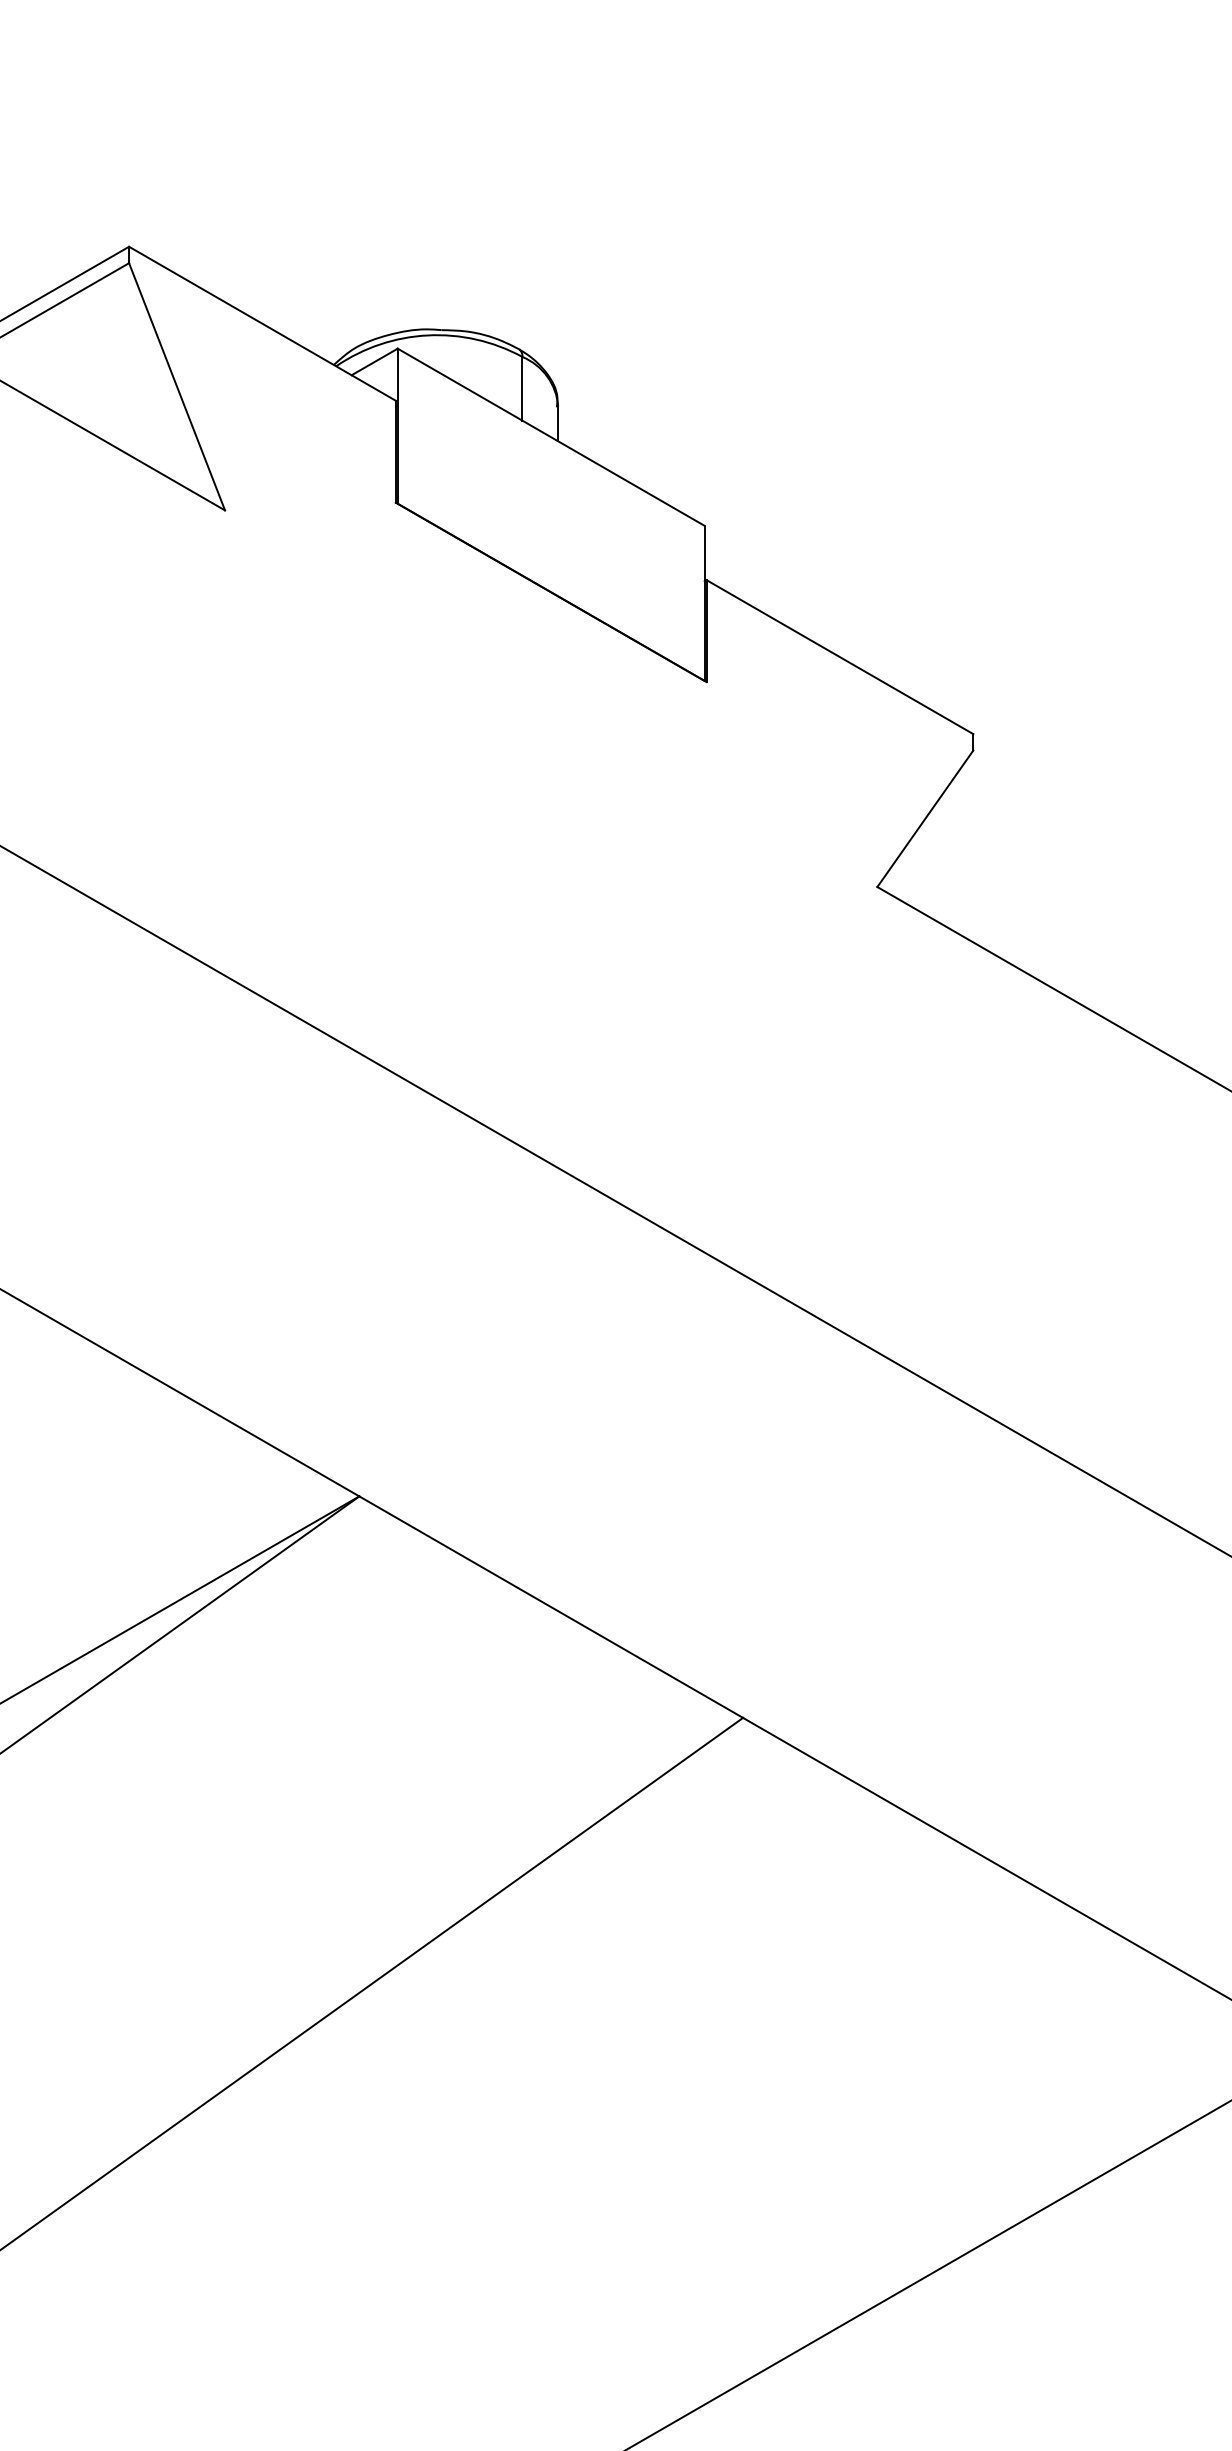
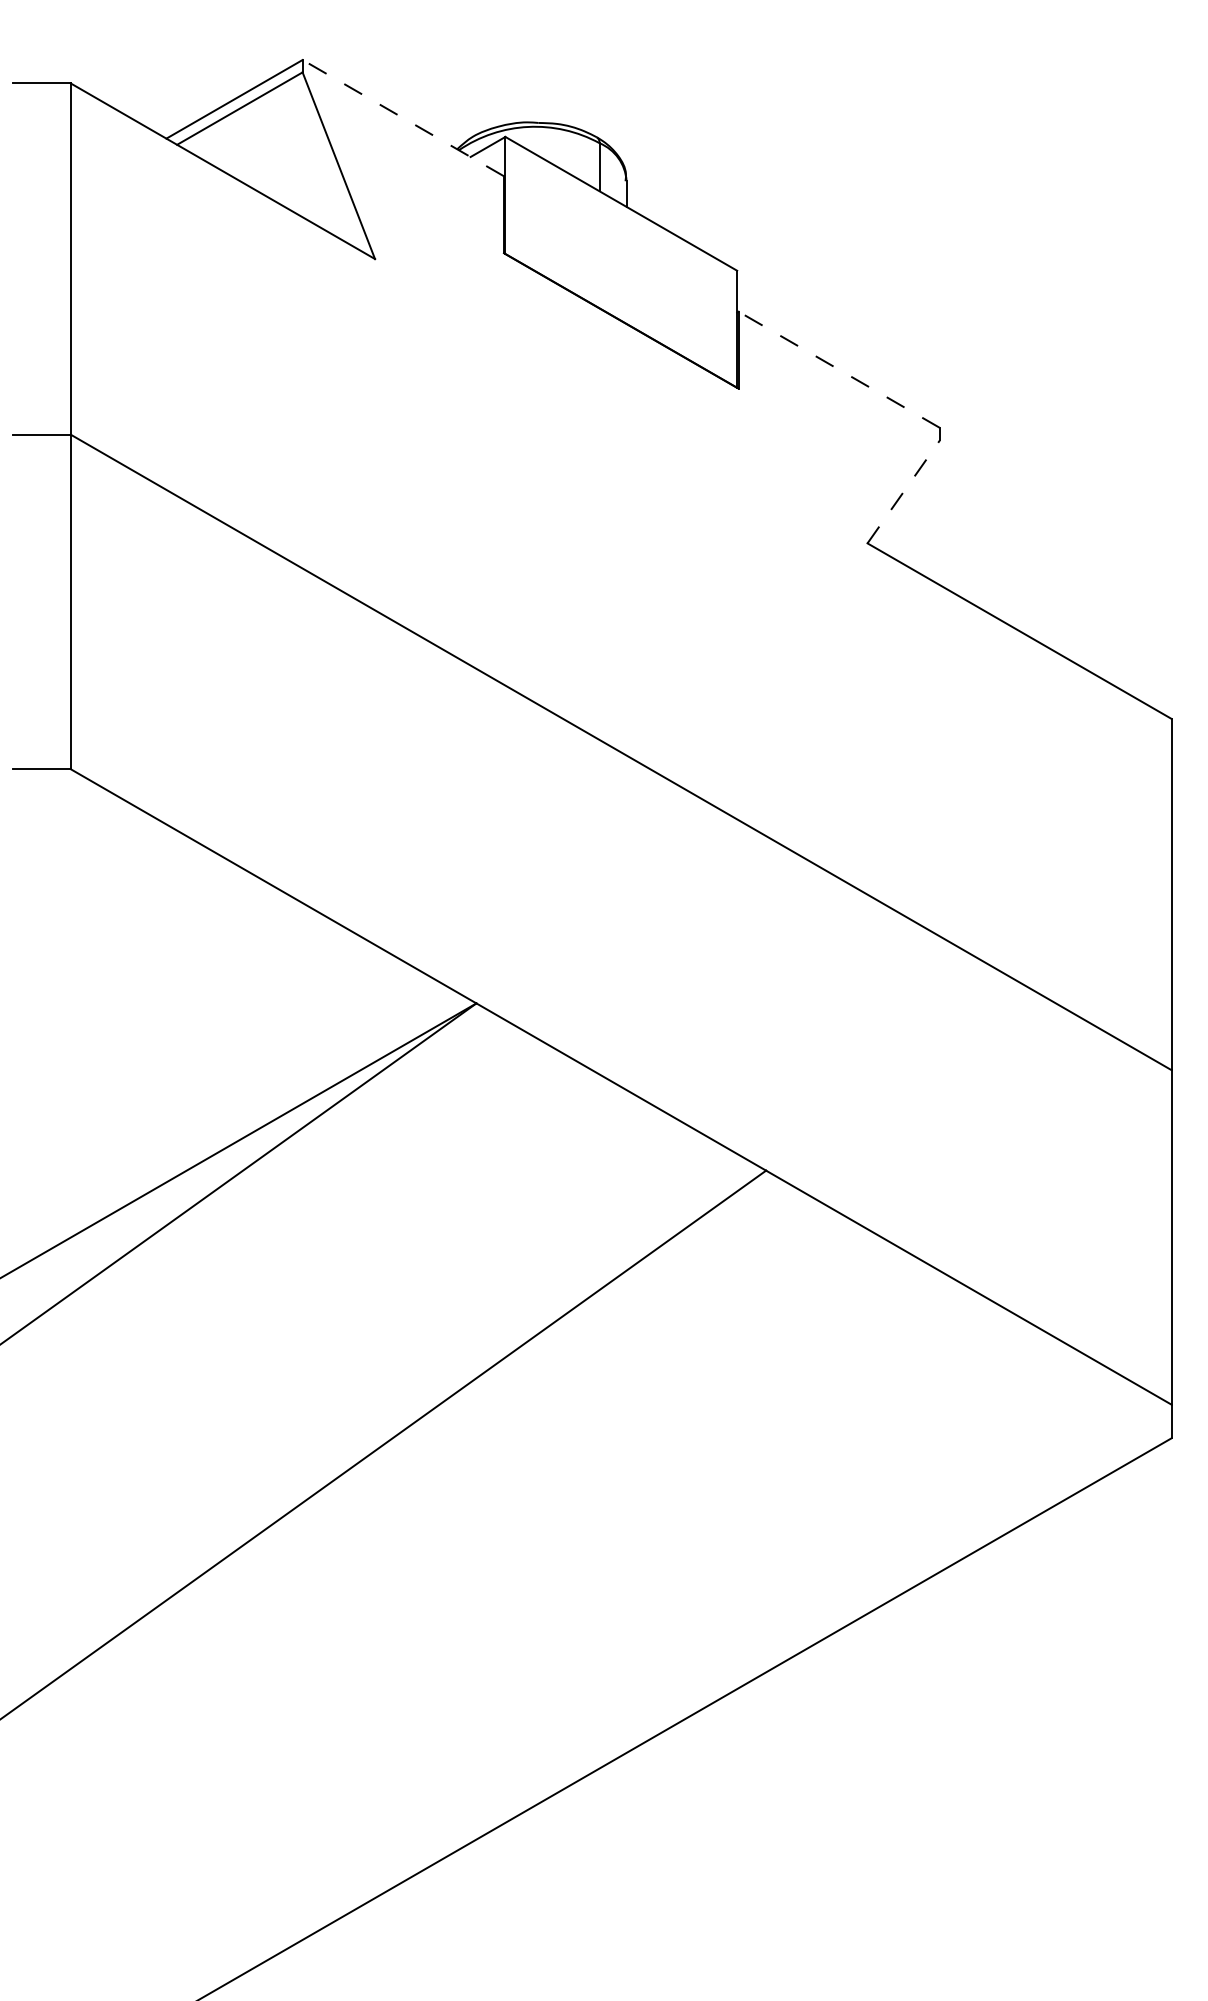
line: (261, 322) -> (402, 117), solid -> dashed
line: (838, 656) -> (838, 369), solid -> dashed
line: (925, 818) -> (903, 491), solid -> dashed

